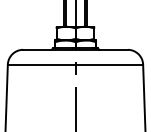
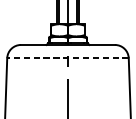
line: (75, 64) -> (68, 58), solid -> dashed

